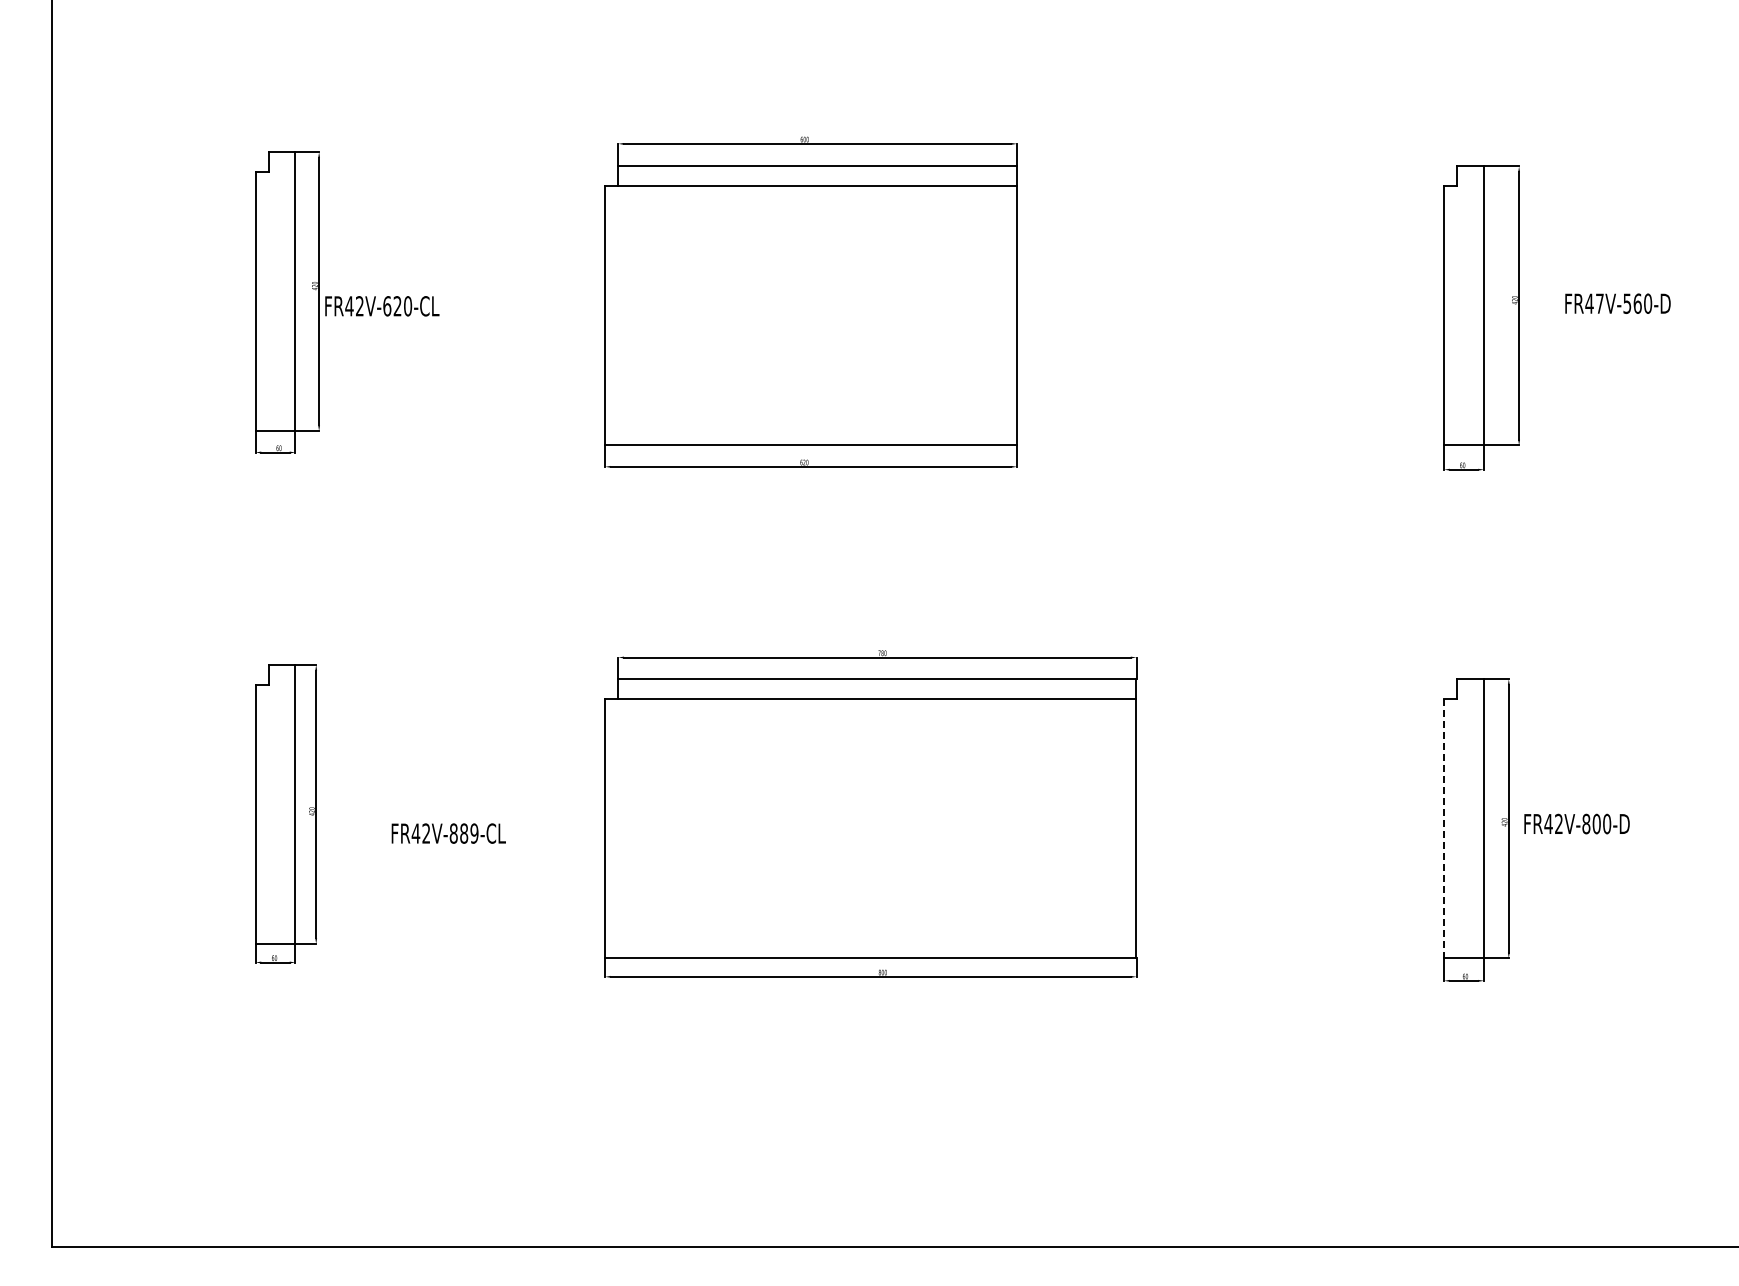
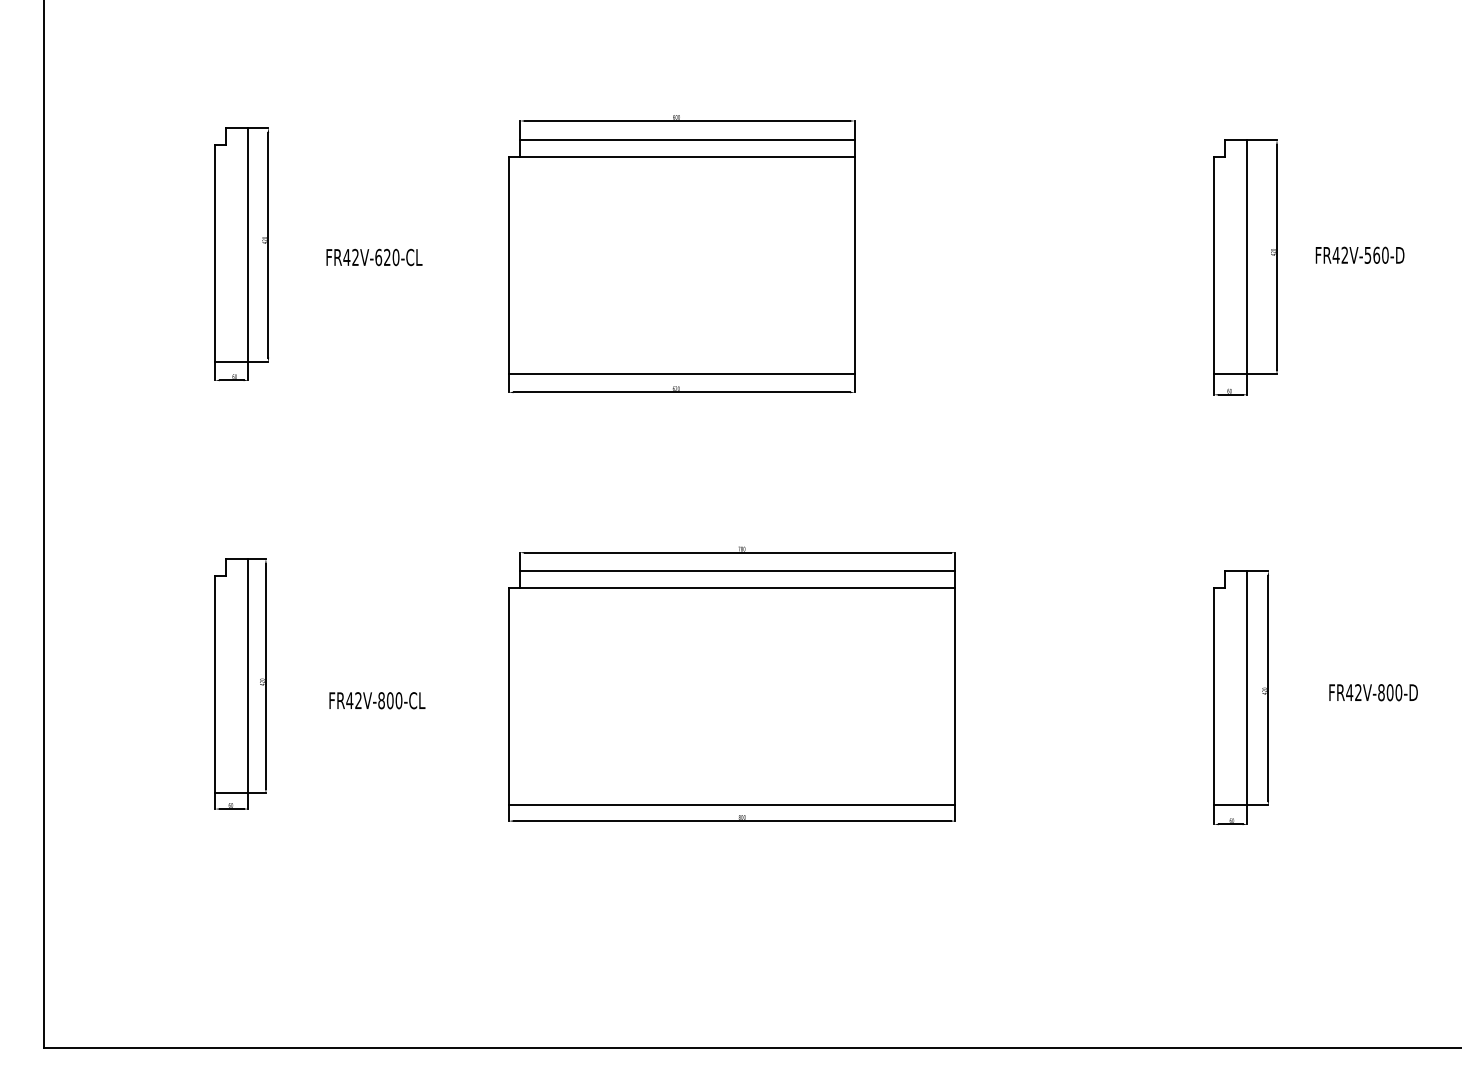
text: (1599, 303) -> (1344, 255), FR47V-560-D -> FR42V-560-D
text: (382, 306) -> (374, 257), moved
text: (1576, 823) -> (1373, 692), moved
line: (1444, 828) -> (1214, 696), dashed -> solid
text: (469, 833) -> (394, 700), FR42V-889-CL -> FR42V-800-CL

